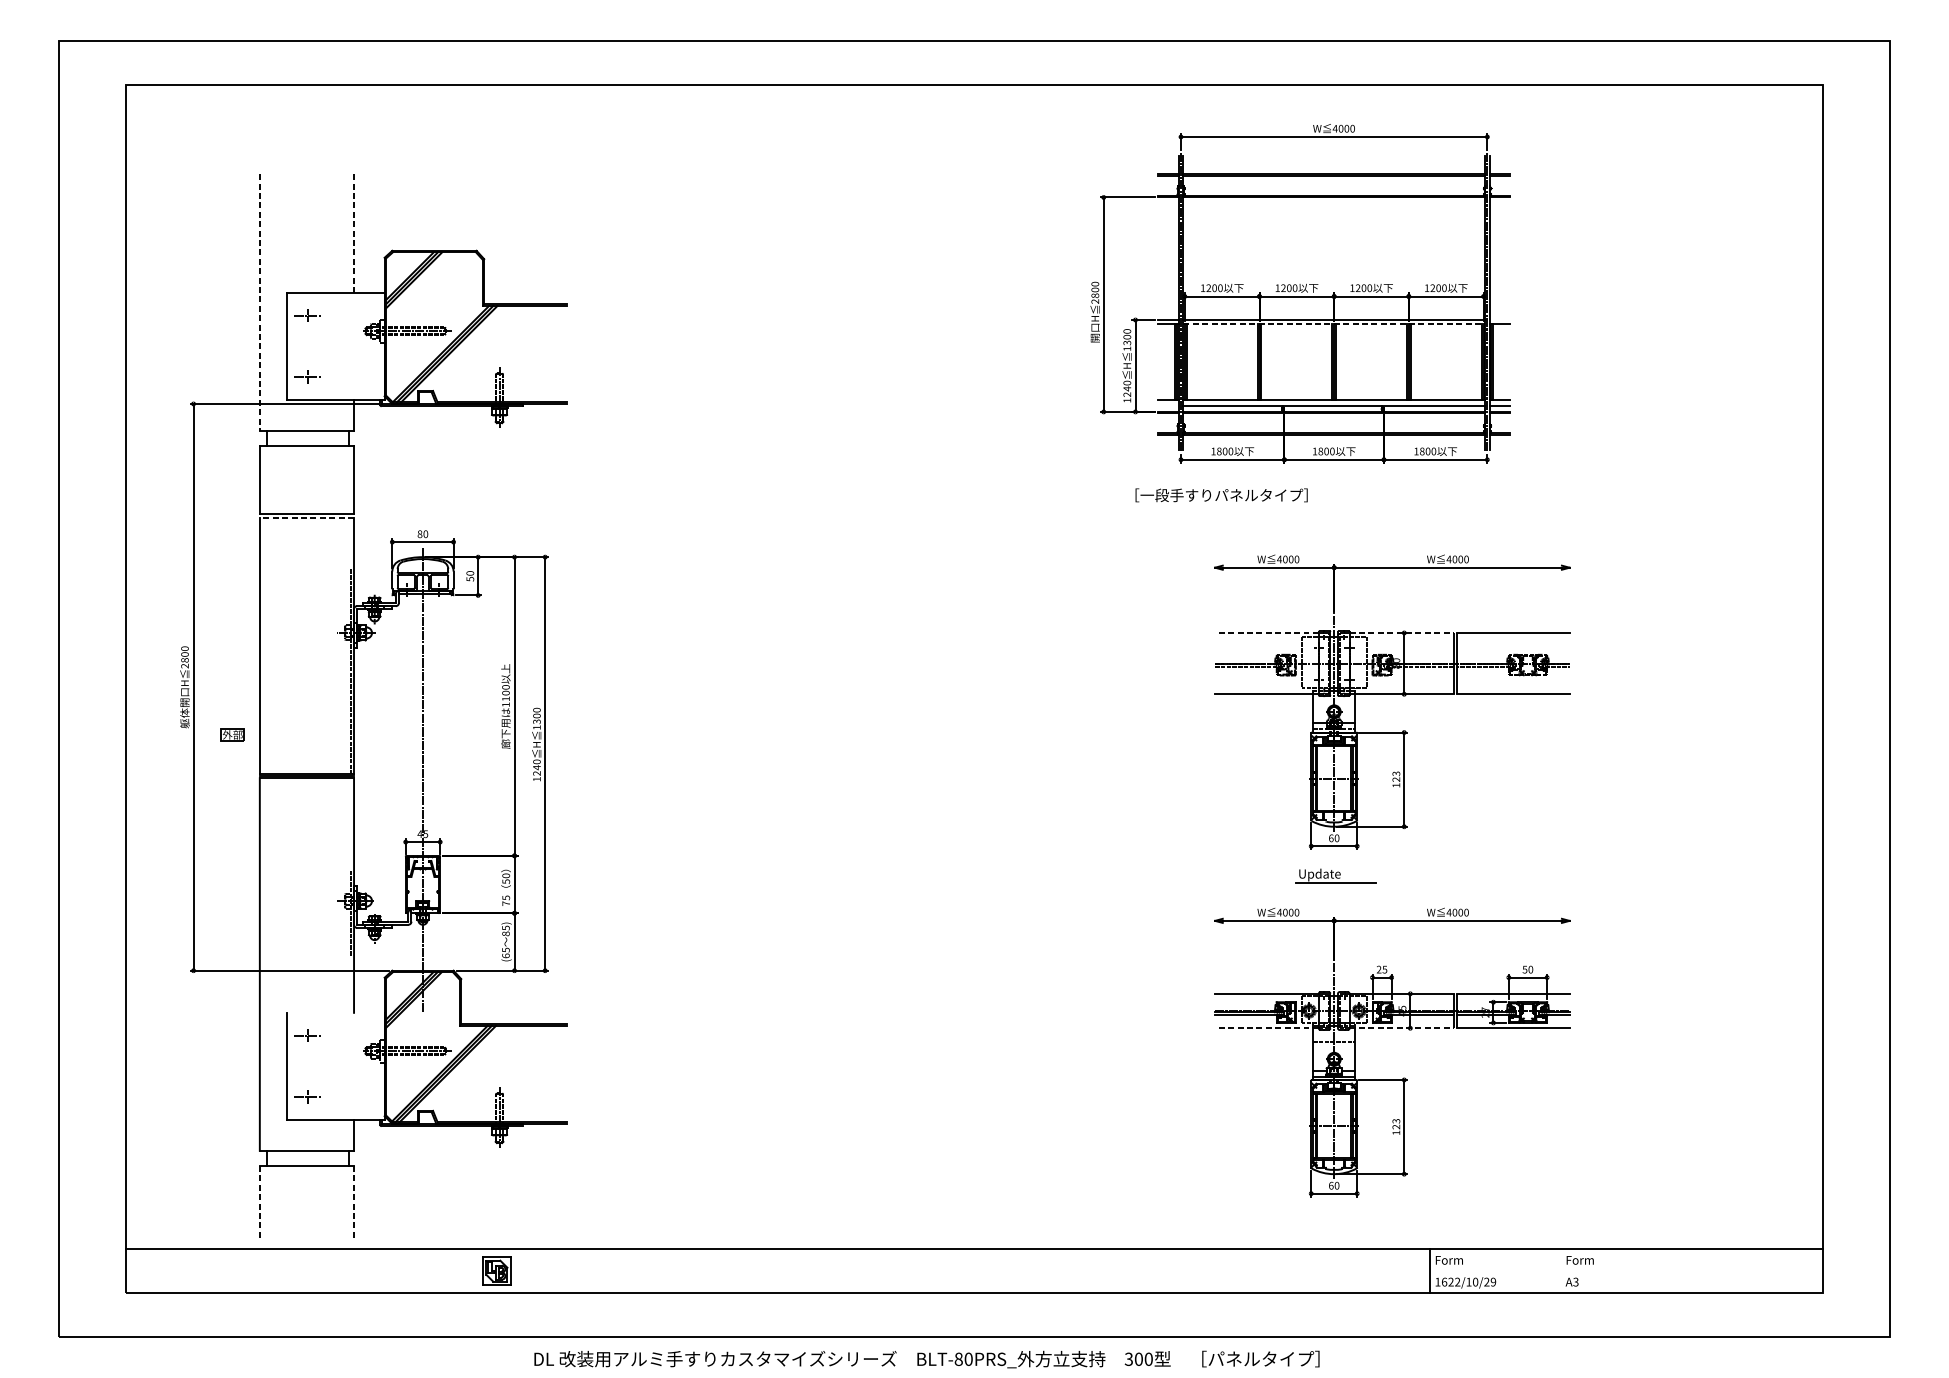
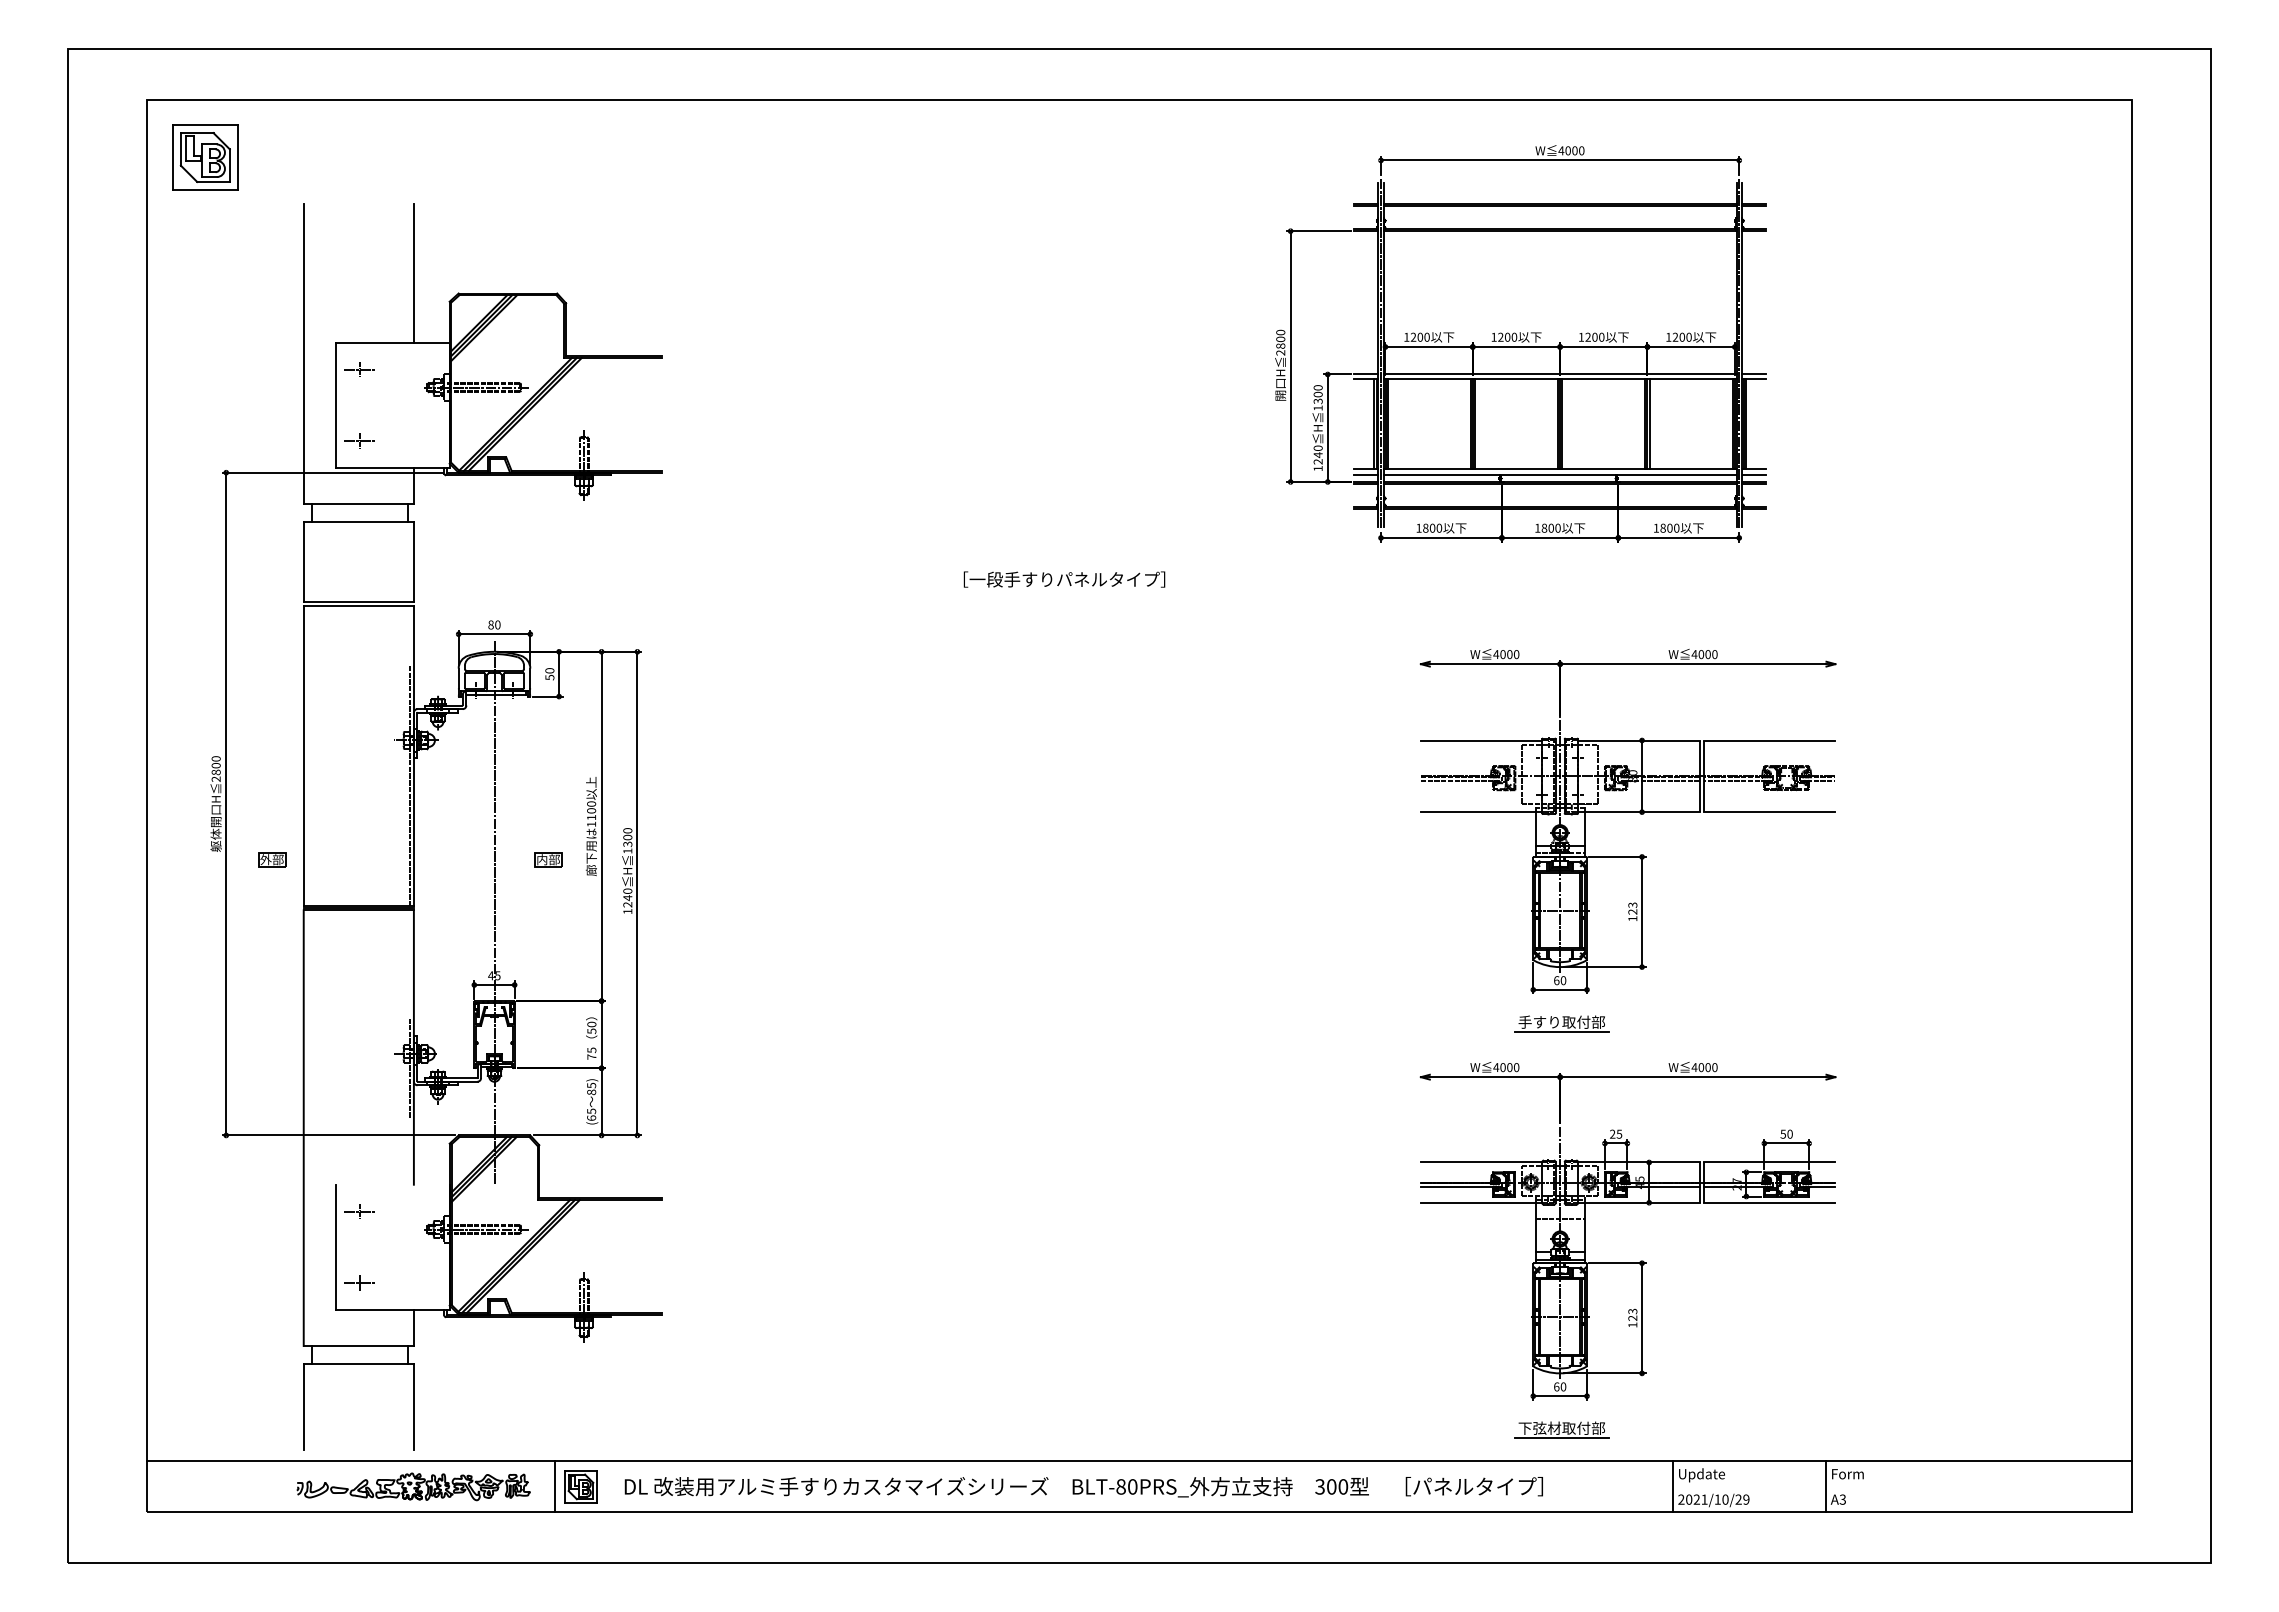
part: (175, 134) -> (205, 157), added
line: (353, 233) -> (413, 273), dashed -> solid
line: (259, 302) -> (303, 354), dashed -> solid
line: (1499, 320) -> (1753, 374), added
line: (1334, 323) -> (1560, 378), dashed -> solid
line: (1168, 406) -> (1366, 475), added
text: (1221, 495) -> (1064, 579), moved
line: (306, 518) -> (358, 606), dashed -> solid
line: (1266, 632) -> (1481, 740), dashed -> solid
line: (1401, 632) -> (1638, 740), dashed -> solid
part: (469, 734) -> (548, 859), added
text: (1335, 874) -> (1561, 1022), Update -> 手すり取付部
line: (1266, 1028) -> (1481, 1202), dashed -> solid
line: (1401, 1028) -> (1638, 1202), dashed -> solid
line: (259, 1202) -> (303, 1406), dashed -> solid
line: (353, 1202) -> (413, 1406), dashed -> solid
part: (1335, 1222) -> (1561, 1429), added
text: (1455, 1261) -> (1701, 1475), Form -> Update
part: (353, 1270) -> (413, 1486), added
line: (475, 1270) -> (555, 1486), added
line: (1561, 1270) -> (1825, 1486), added
text: (1447, 1282) -> (1692, 1499), 1622/10/29 -> 2021/10/29
text: (926, 1359) -> (1083, 1487), moved

